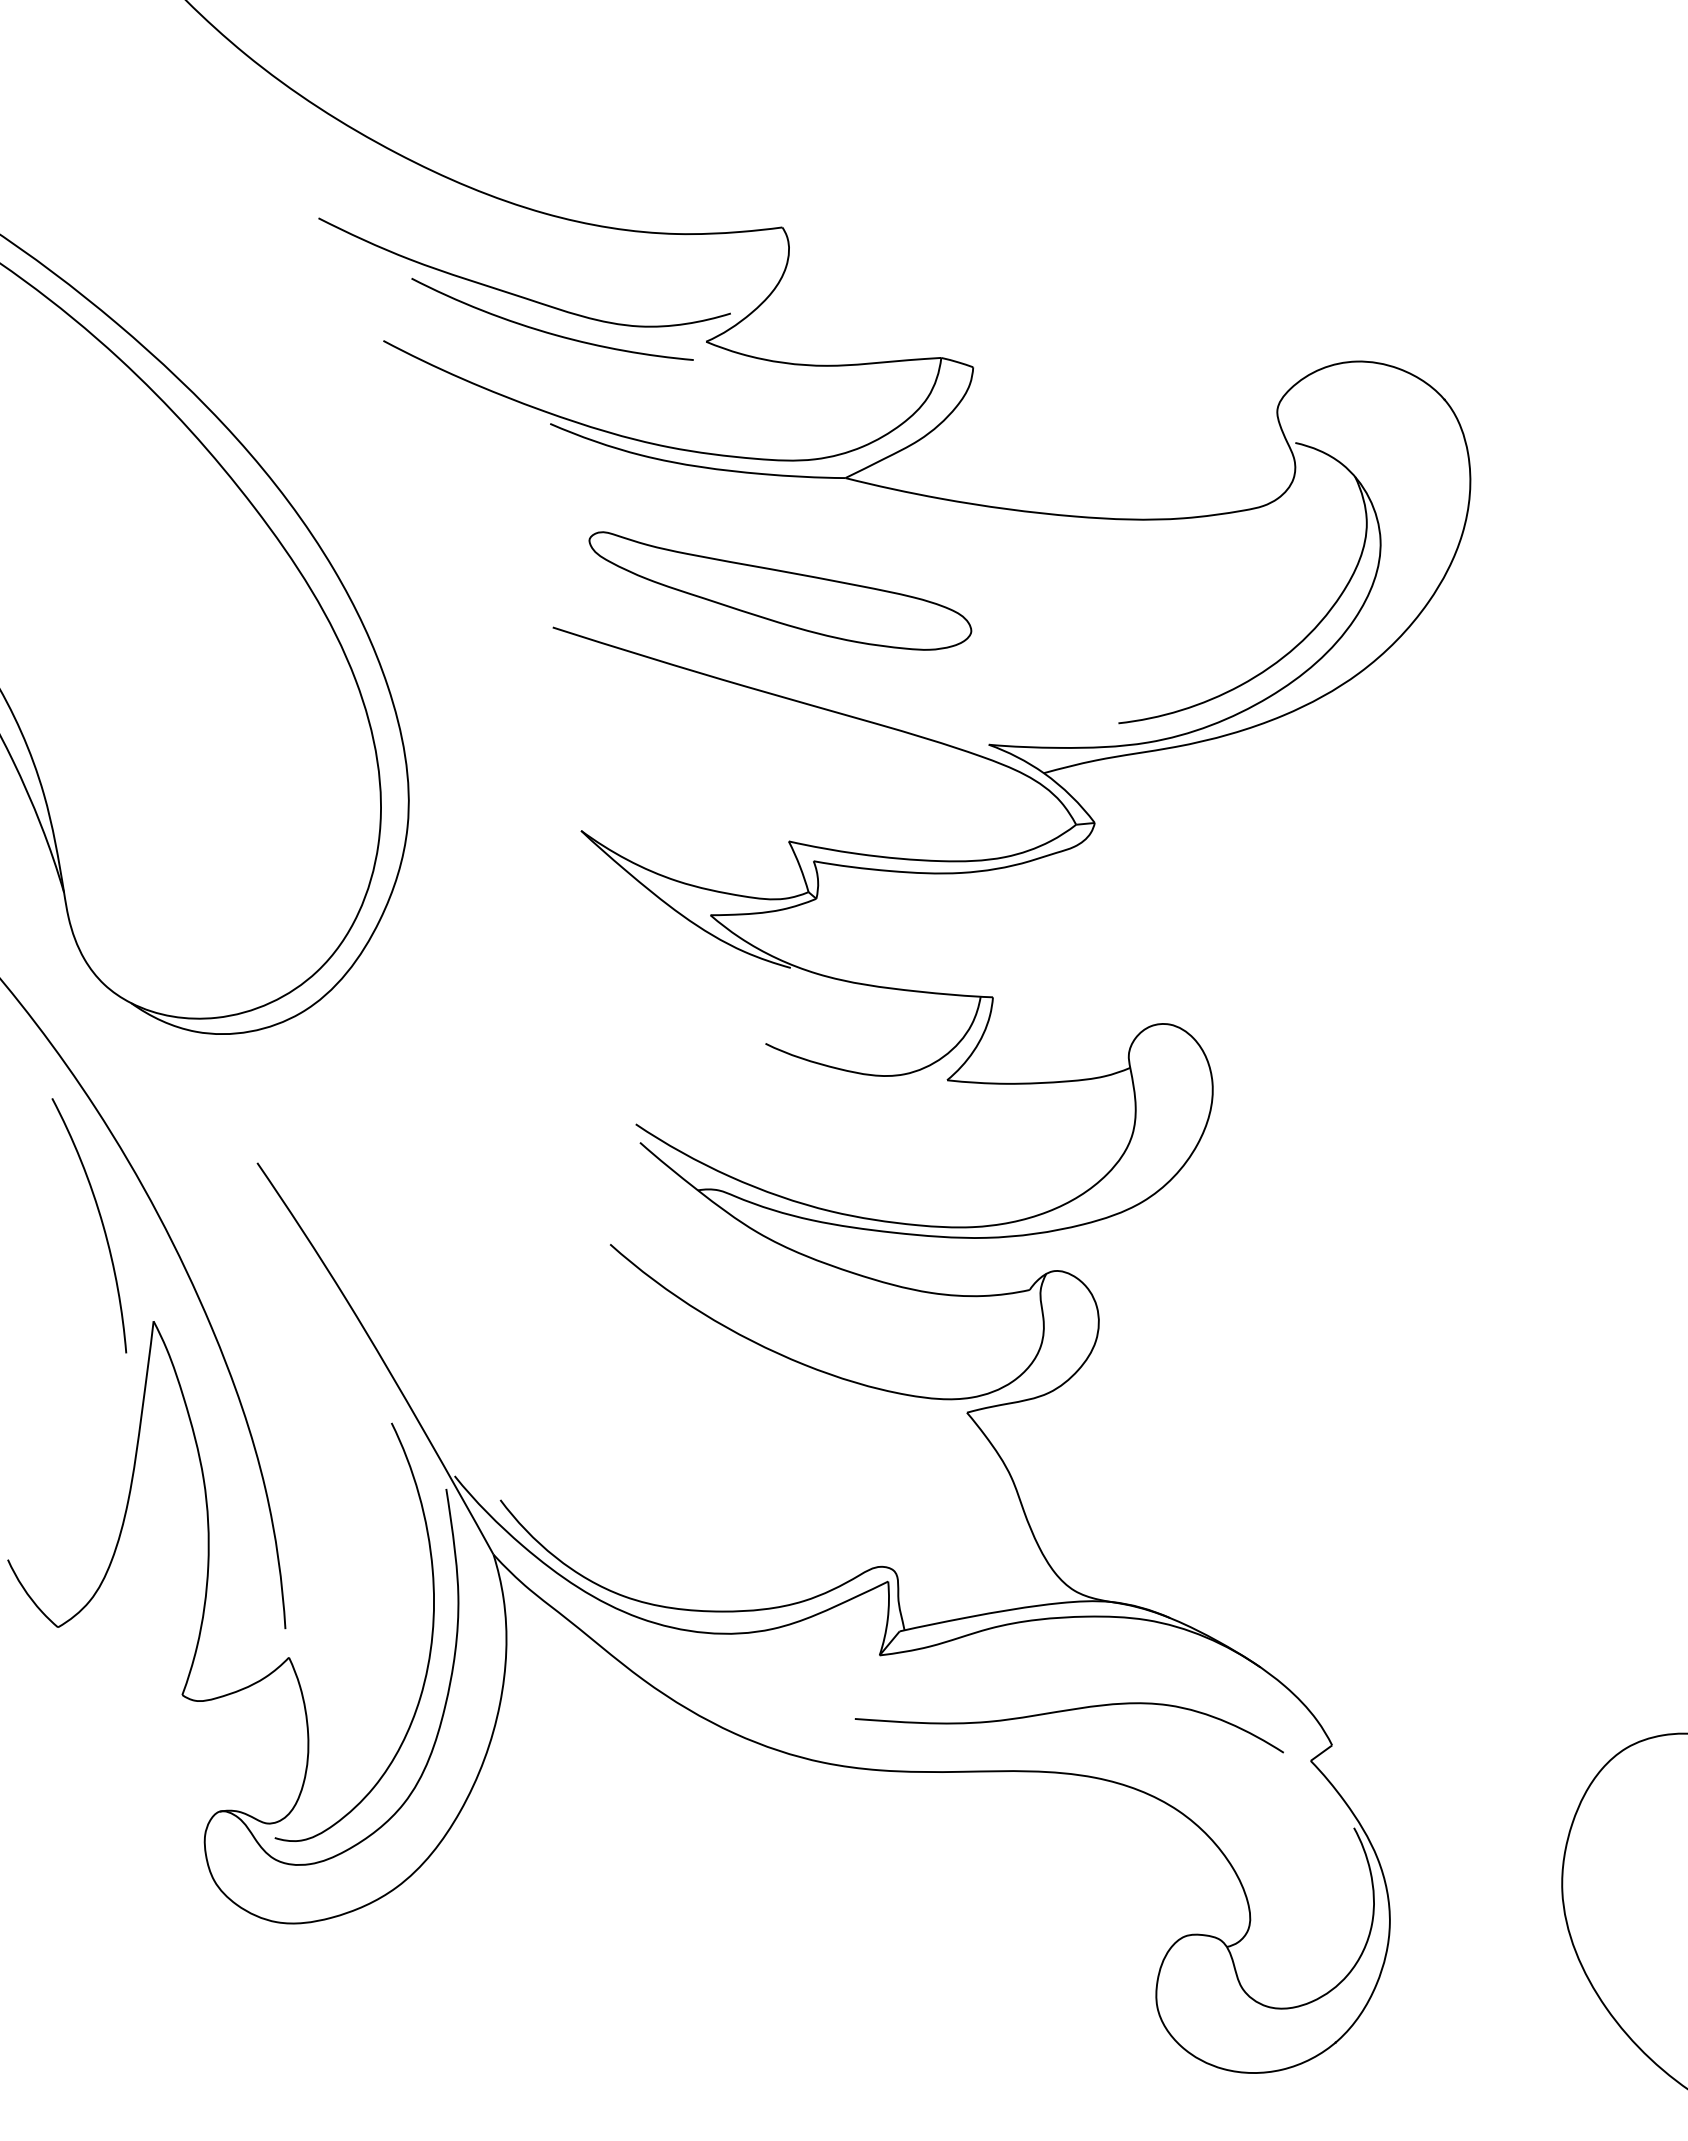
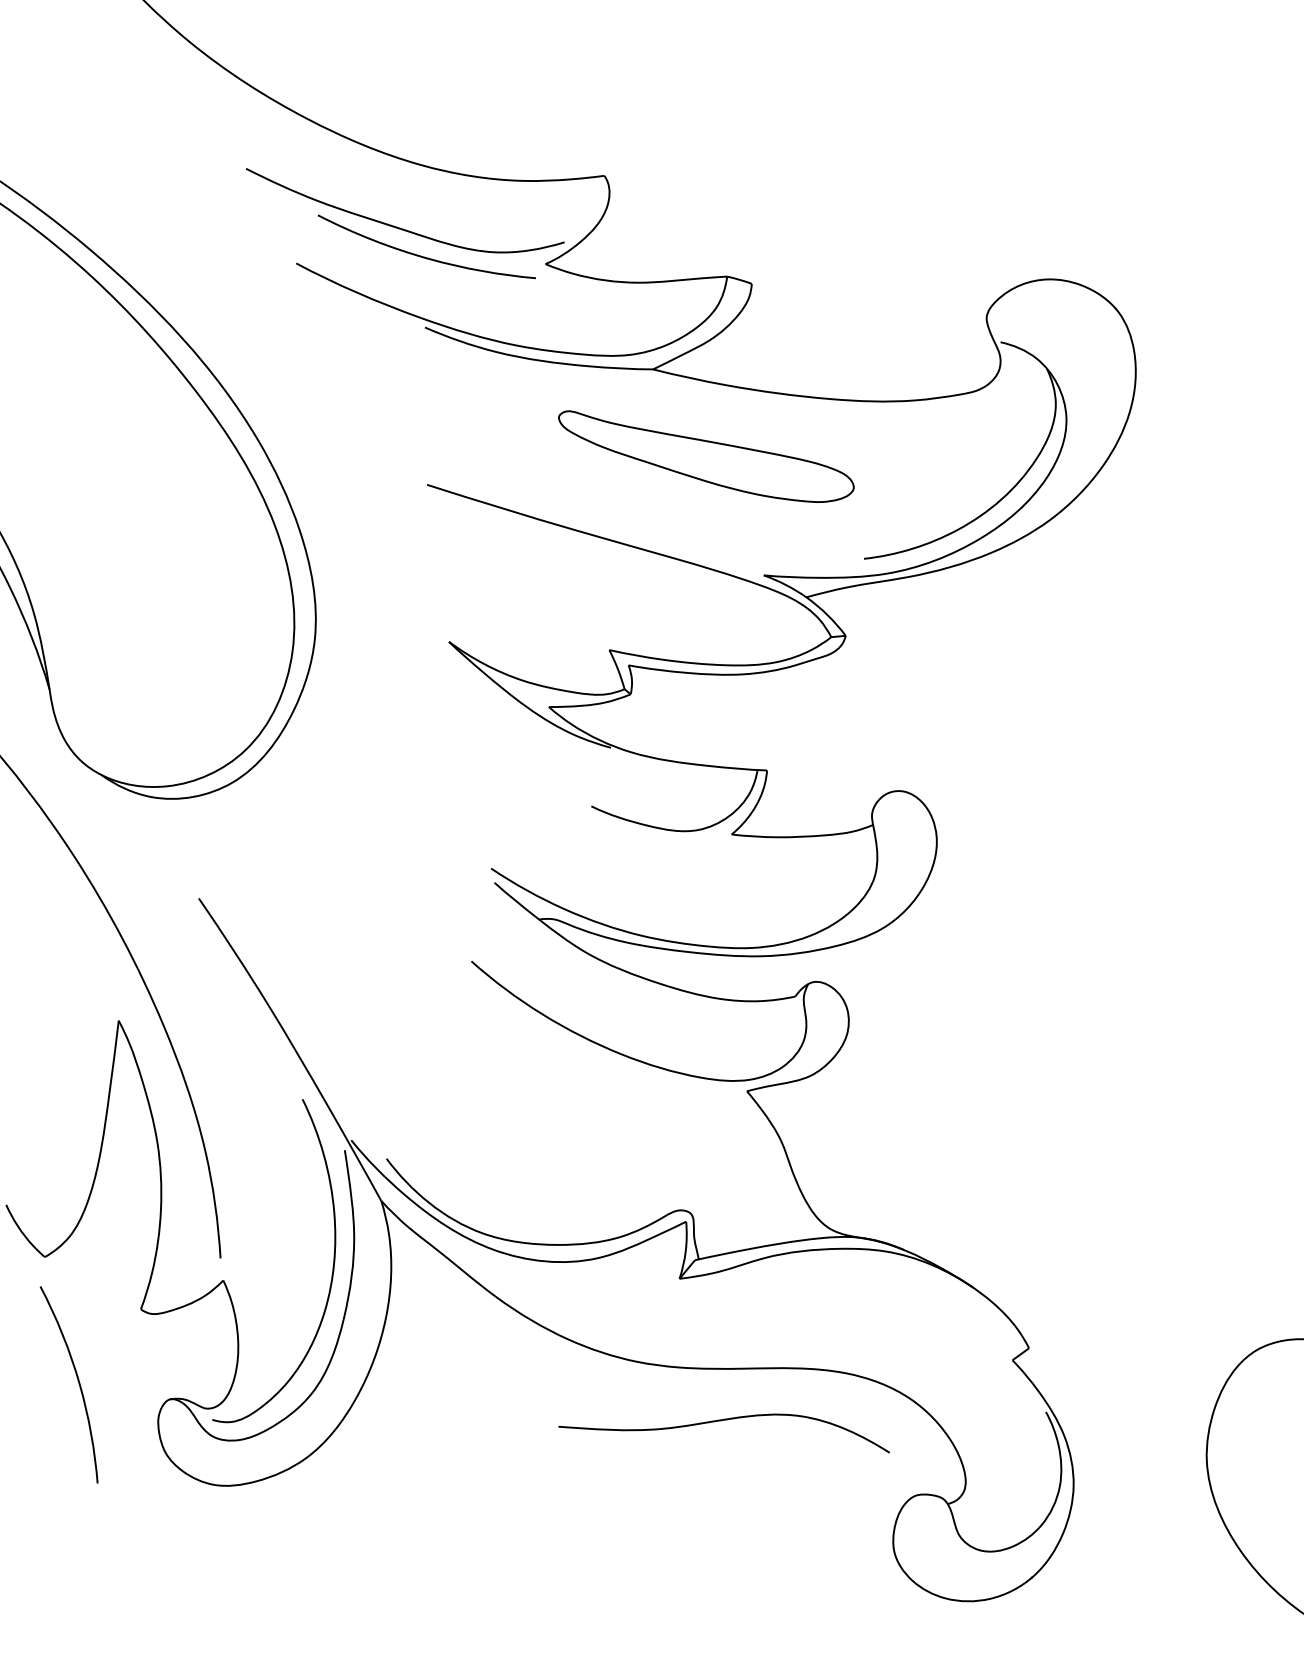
part: (780, 590) -> (706, 456), moved
curve: (100, 1220) -> (77, 1380), moved
curve: (1067, 1711) -> (722, 1420), moved

